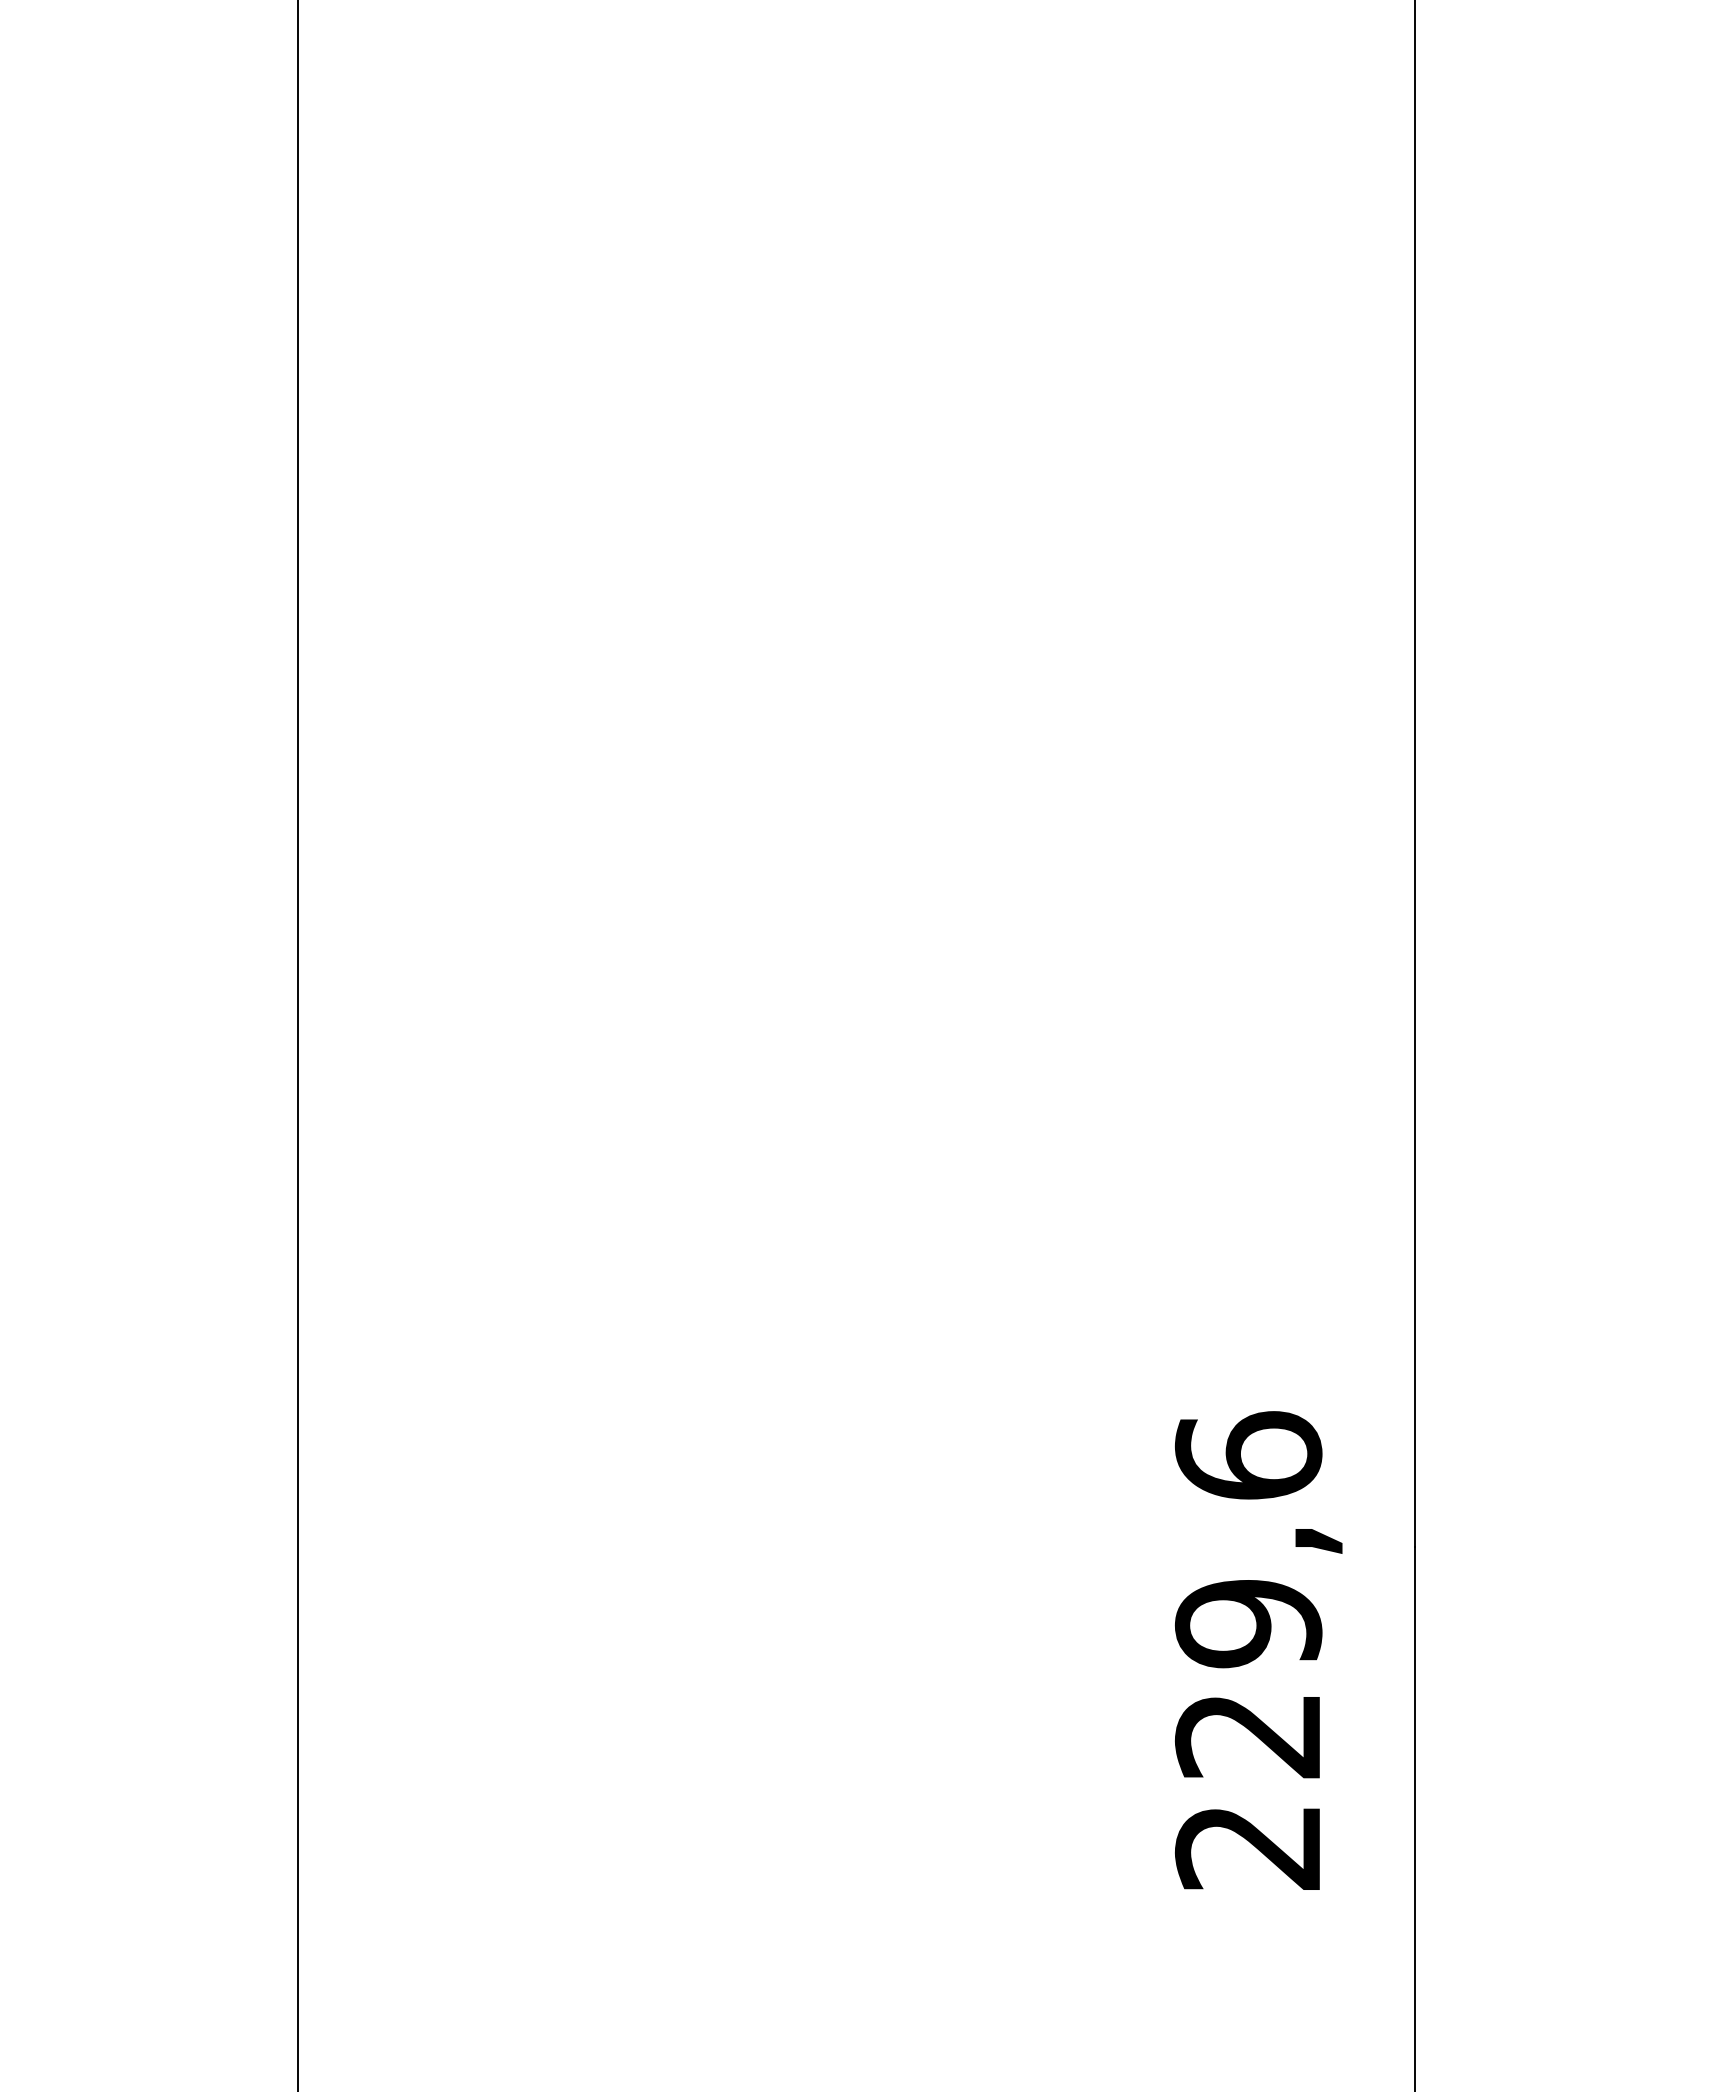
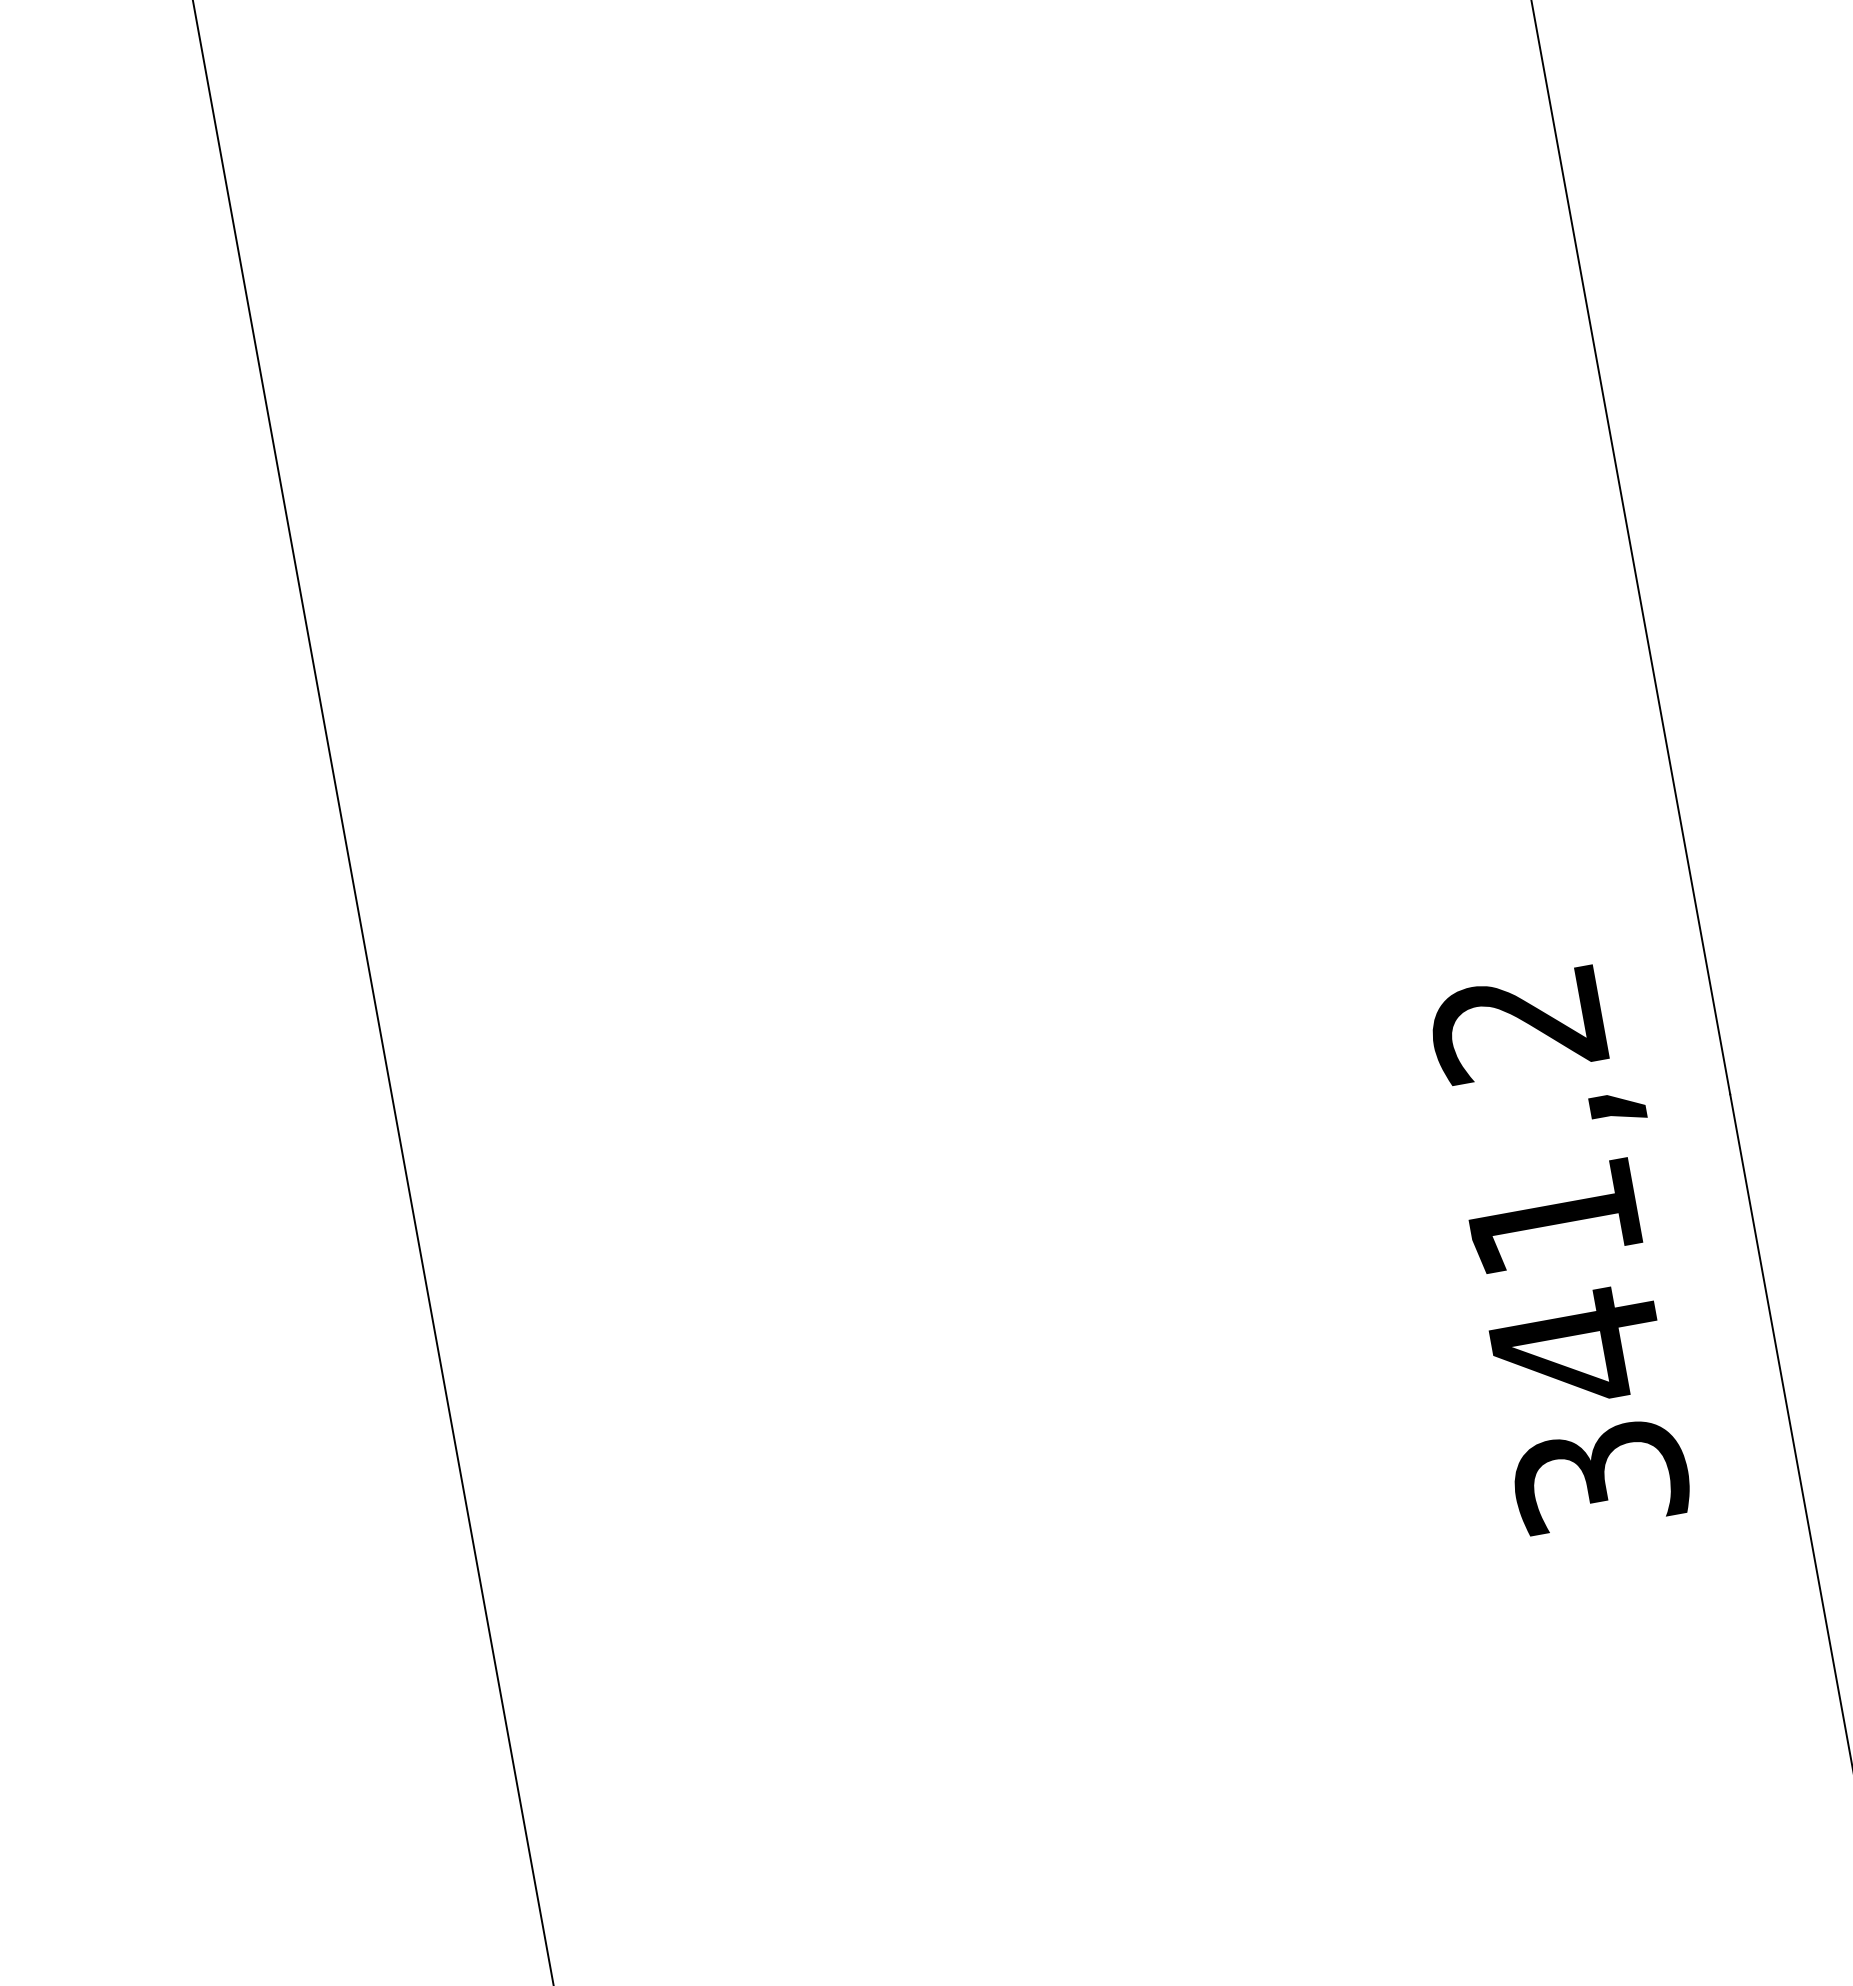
text: (1248, 1650) -> (1559, 1249), 229,6 -> 341,2

